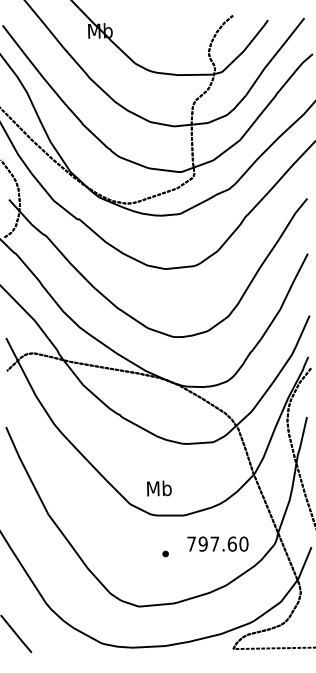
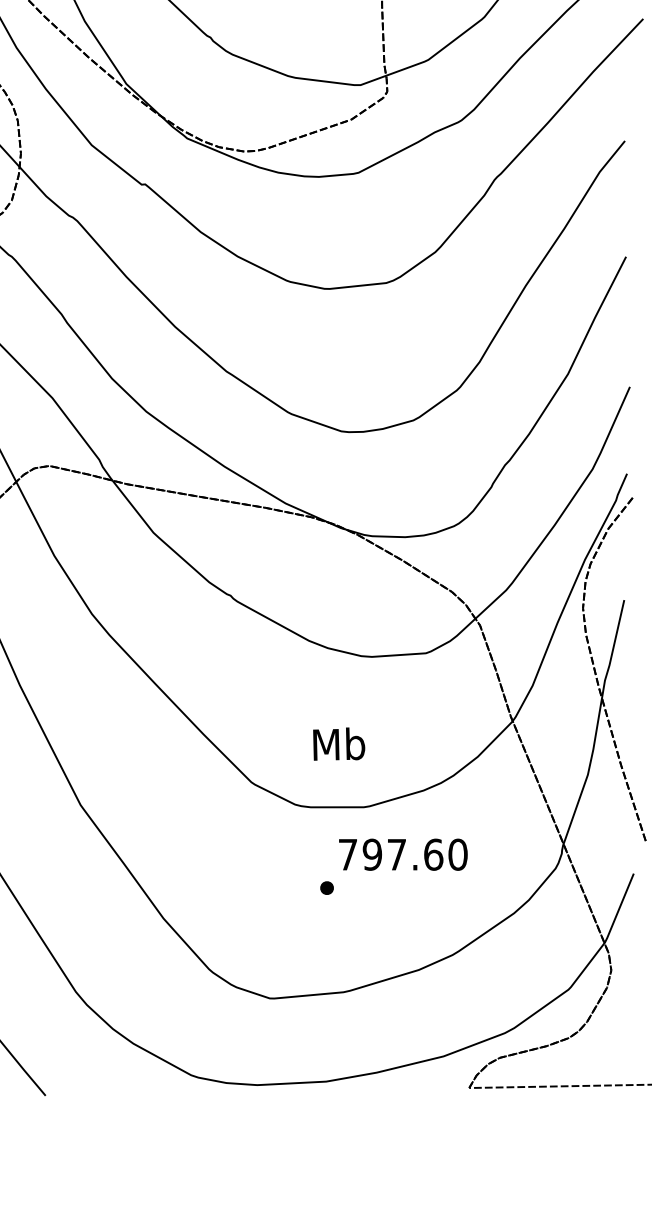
text: (159, 488) -> (339, 744), moved
text: (217, 543) -> (402, 853), moved

